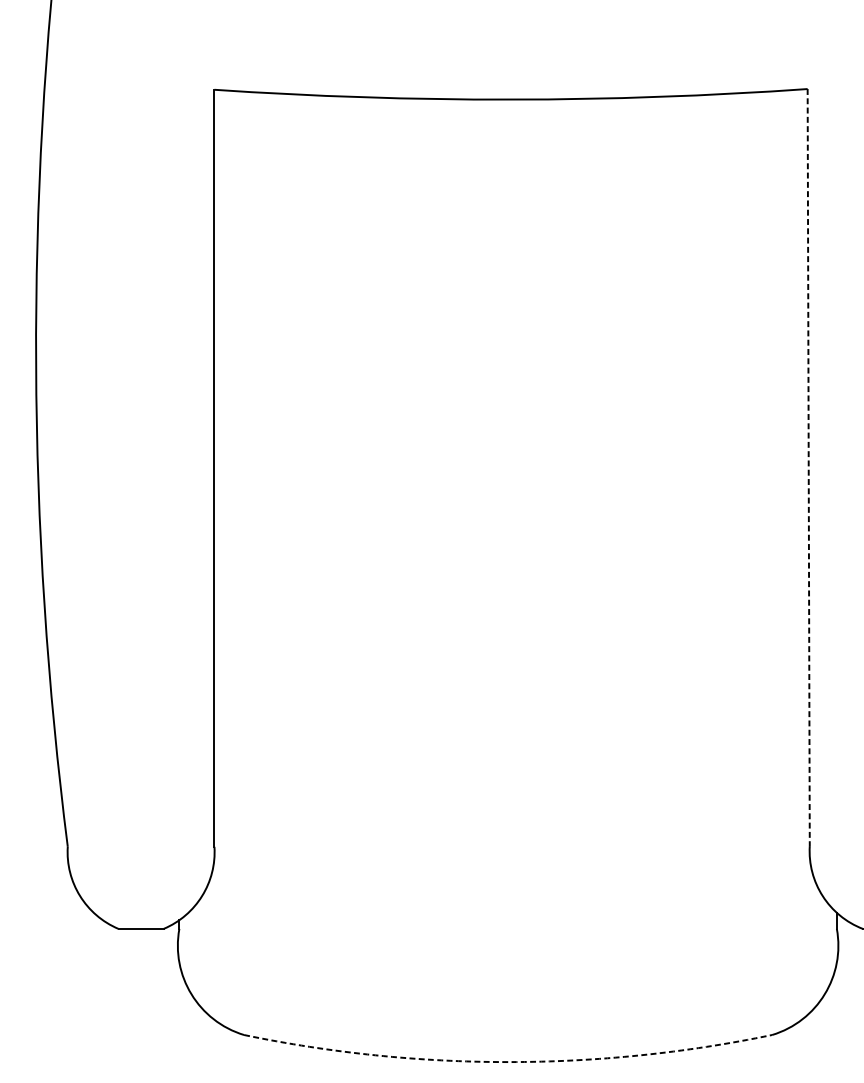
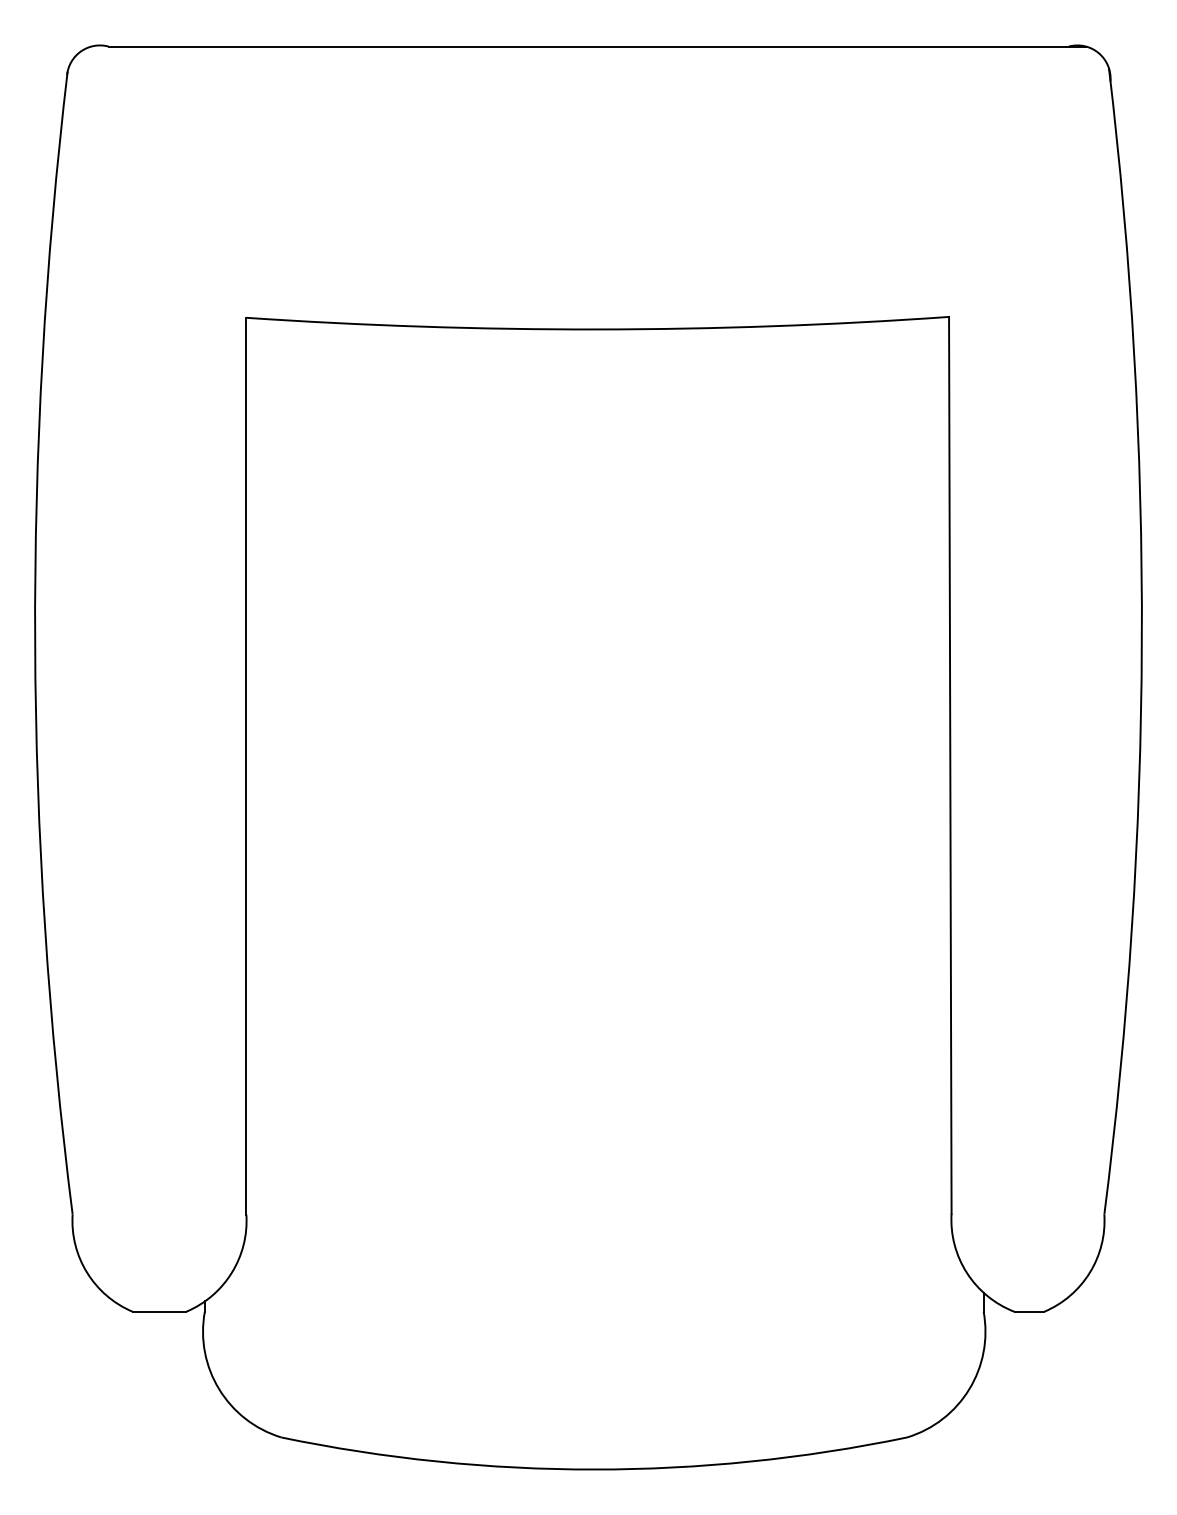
line: (808, 467) -> (950, 765), dashed -> solid
arc: (508, 1062) -> (594, 1469), dashed -> solid

